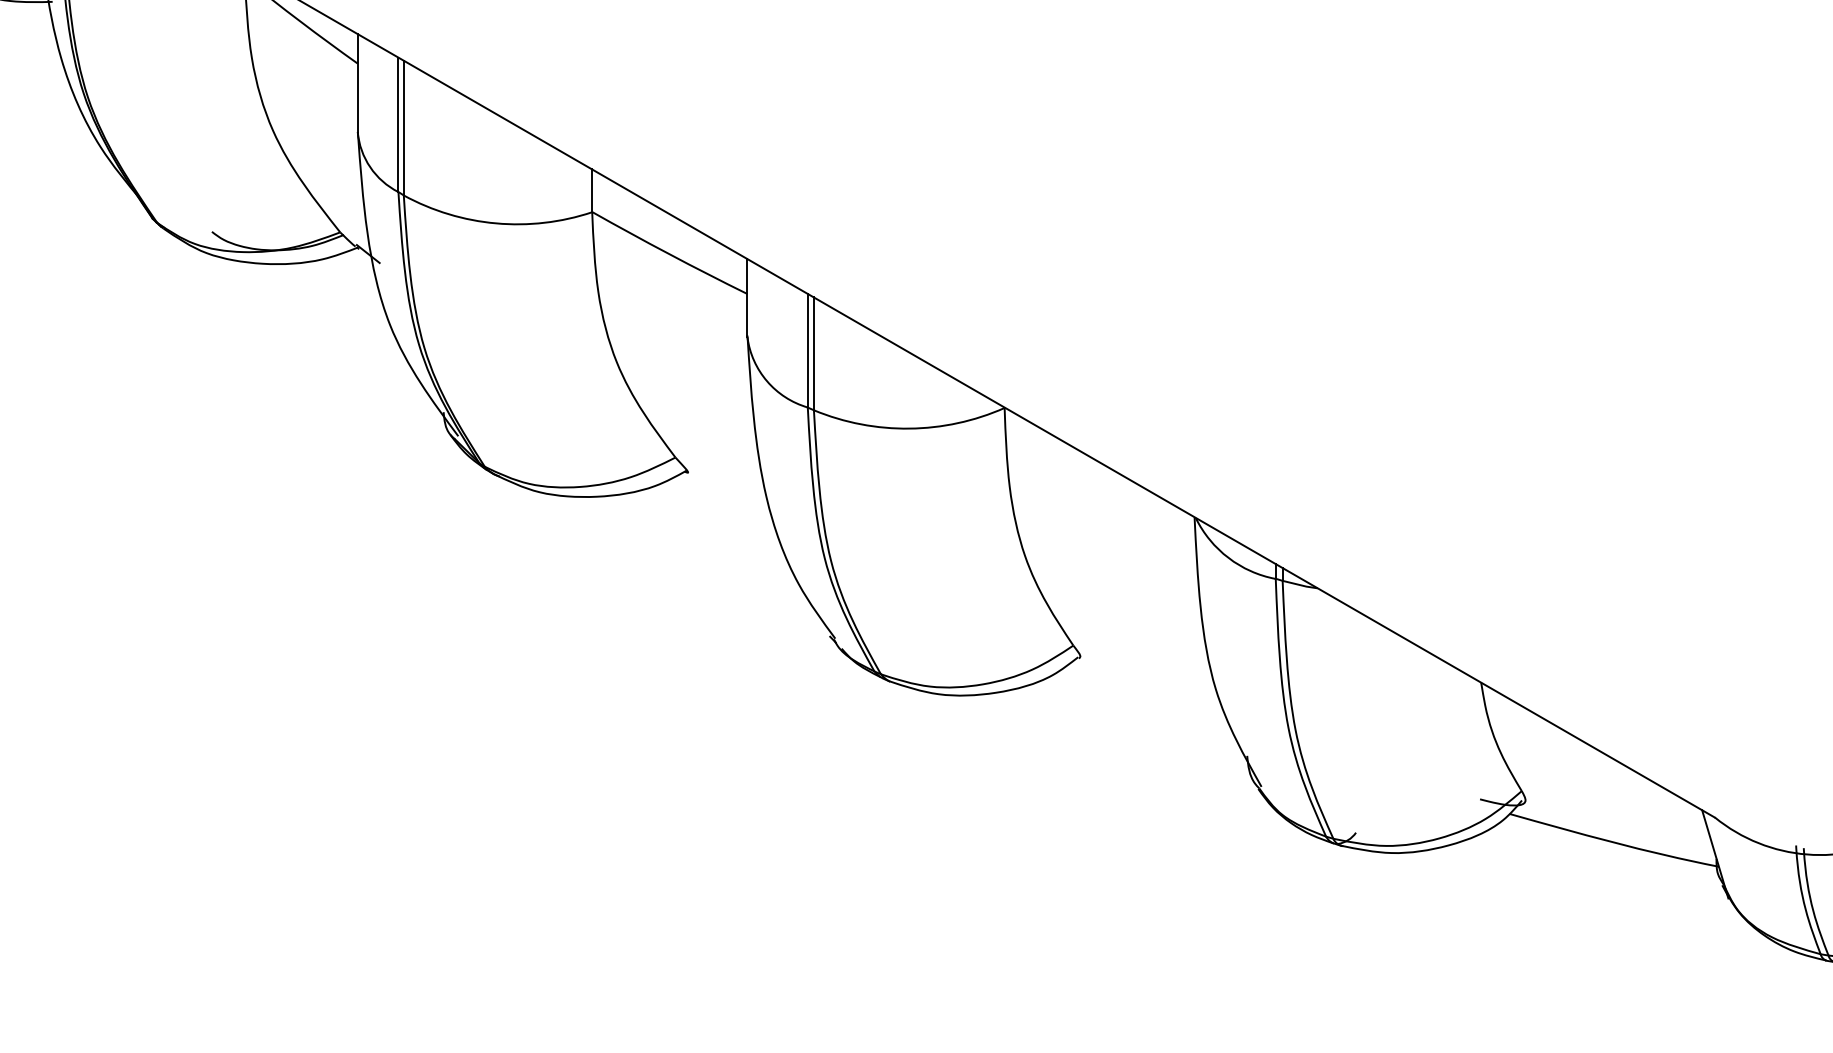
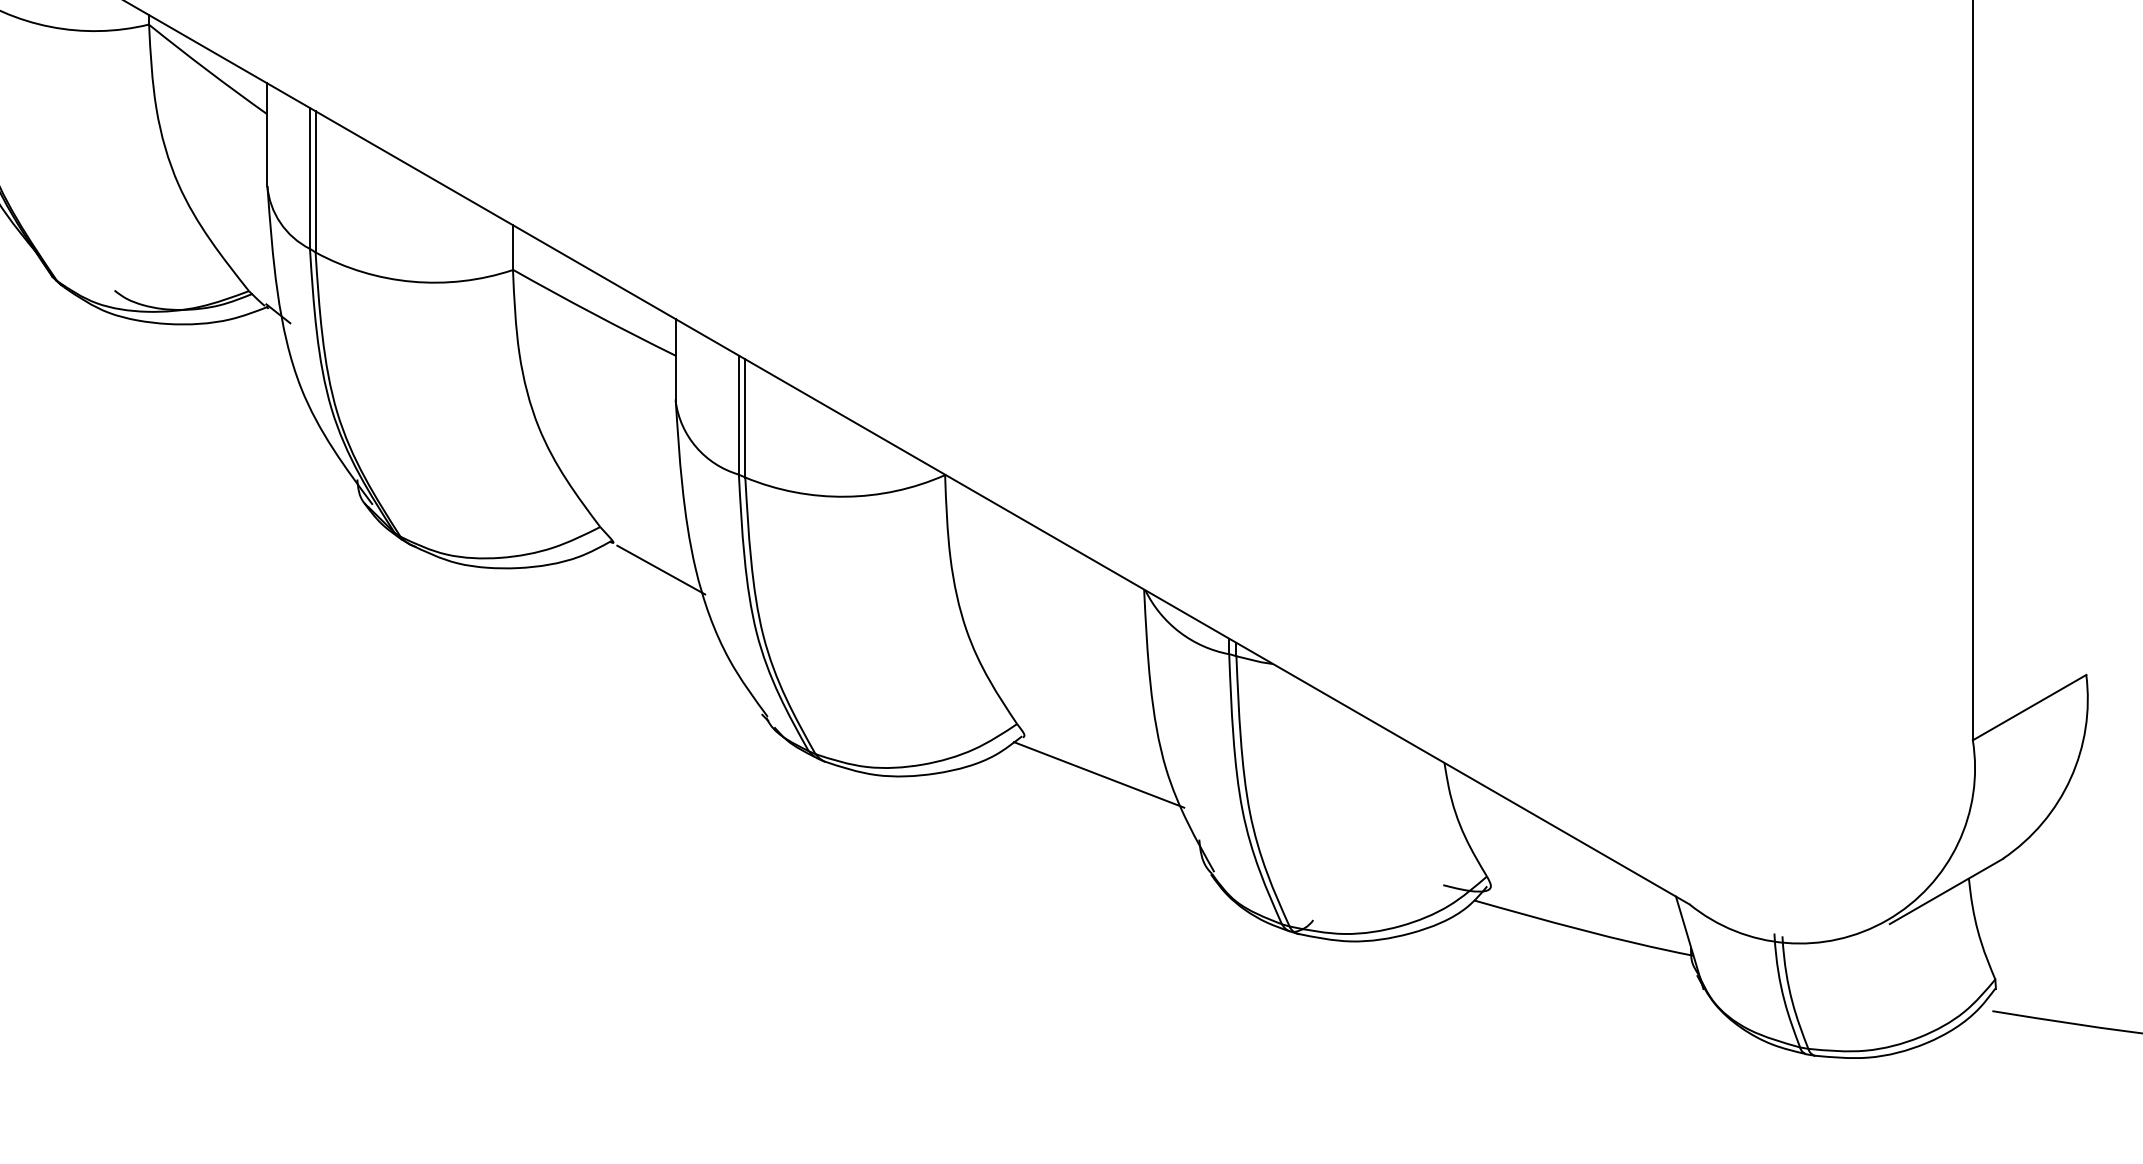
line: (733, 498) -> (661, 569), added
line: (1151, 693) -> (1098, 774), added

